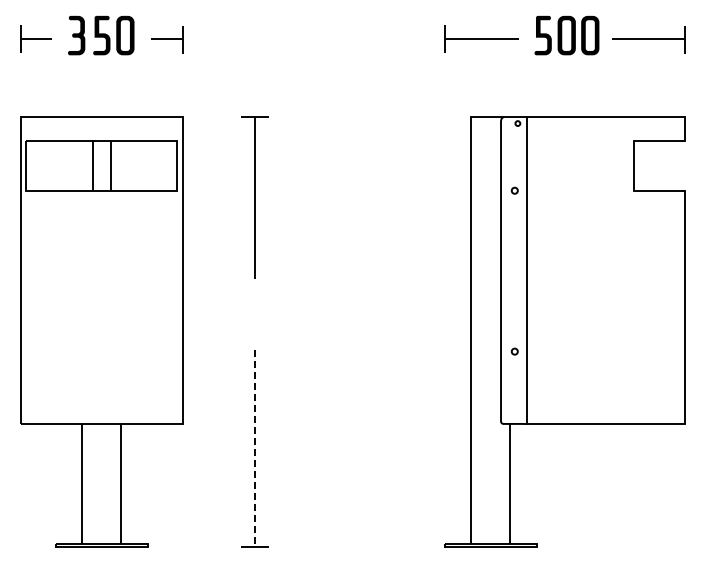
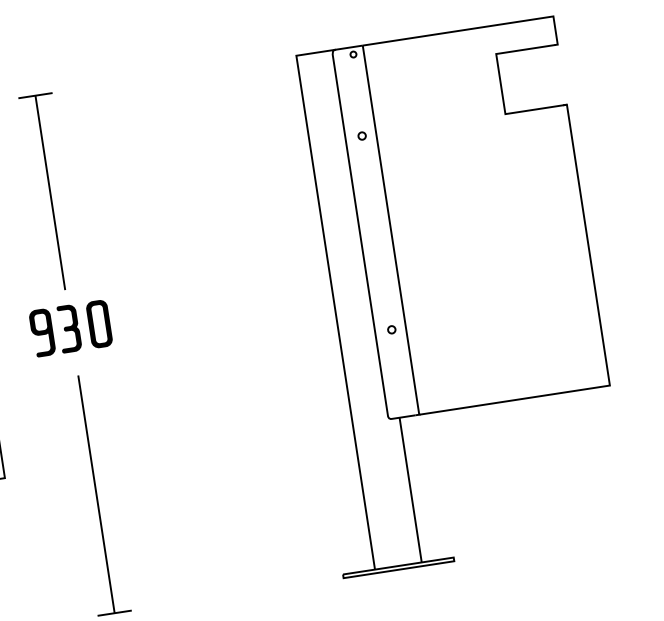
part: (254, 310) -> (70, 328), added
line: (254, 448) -> (96, 494), dashed -> solid

